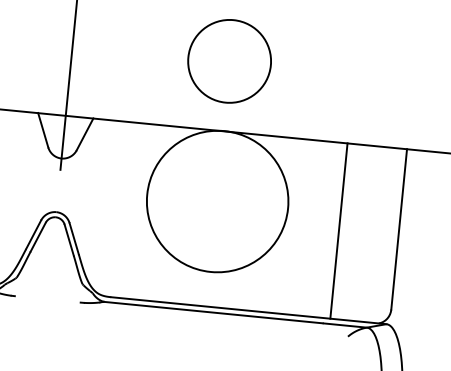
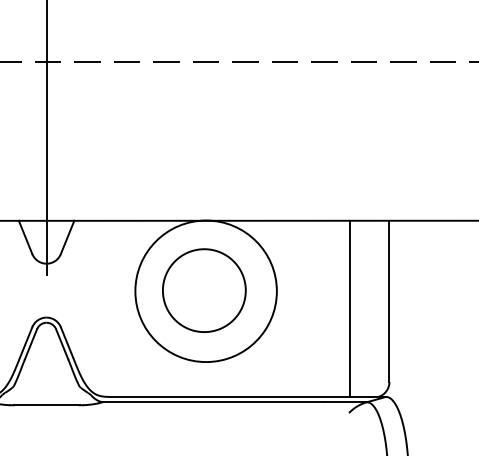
circle: (229, 61) -> (204, 290), moved
line: (338, 230) -> (349, 308), moved
line: (47, 299) -> (46, 405), added

